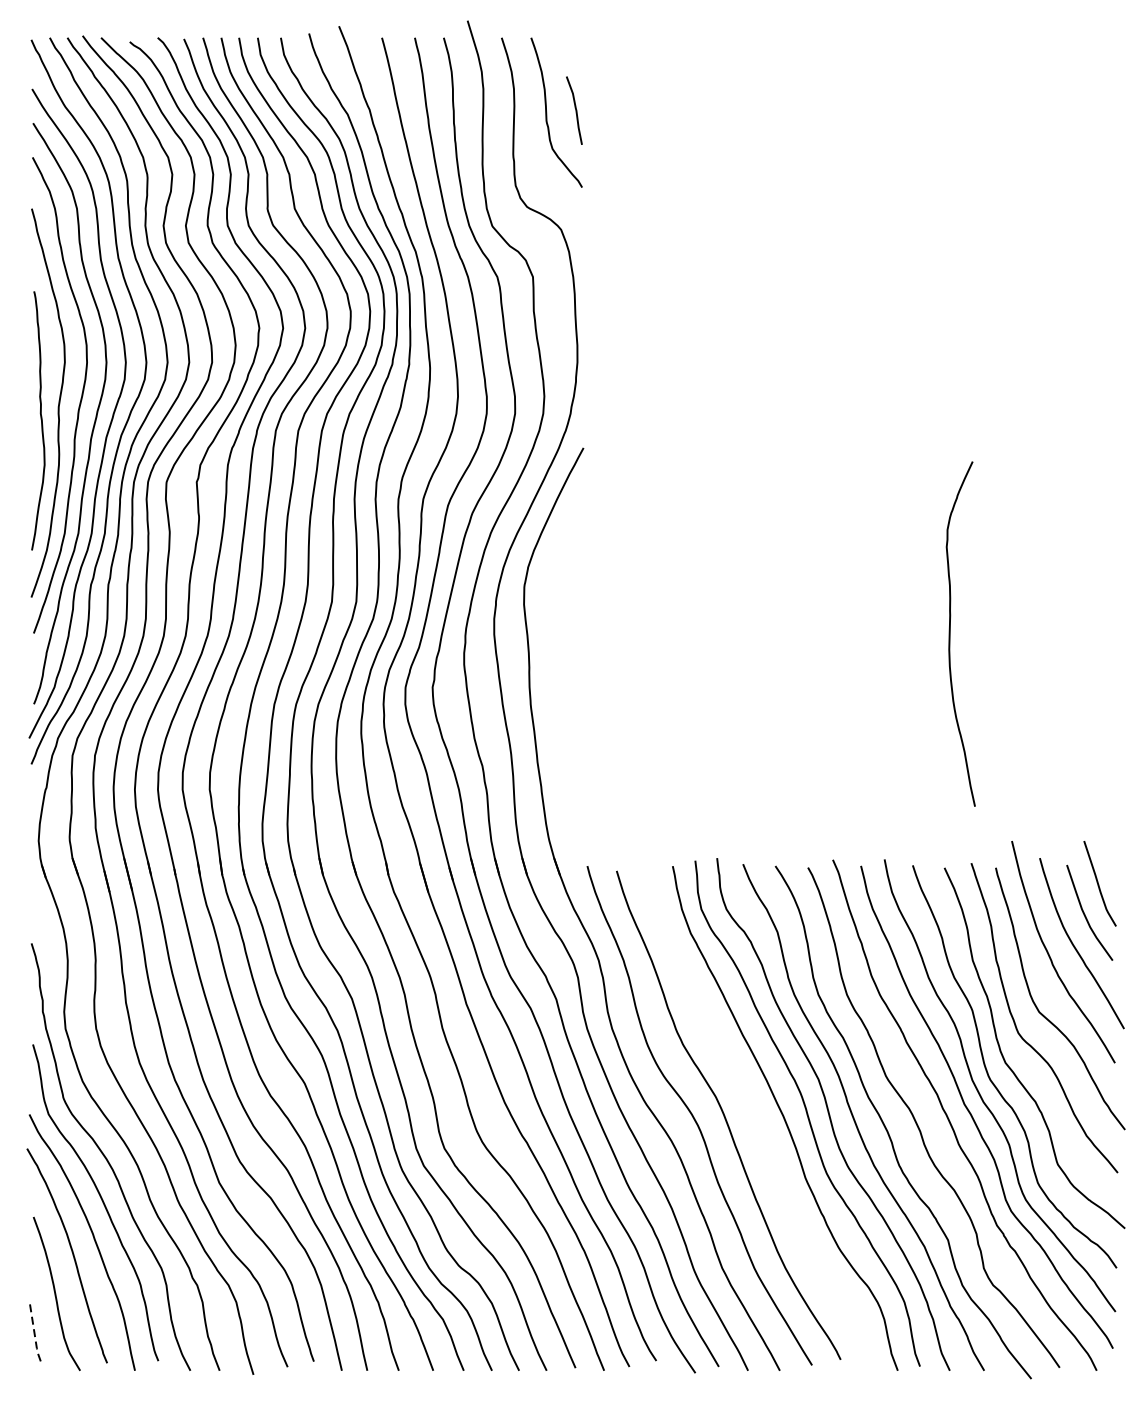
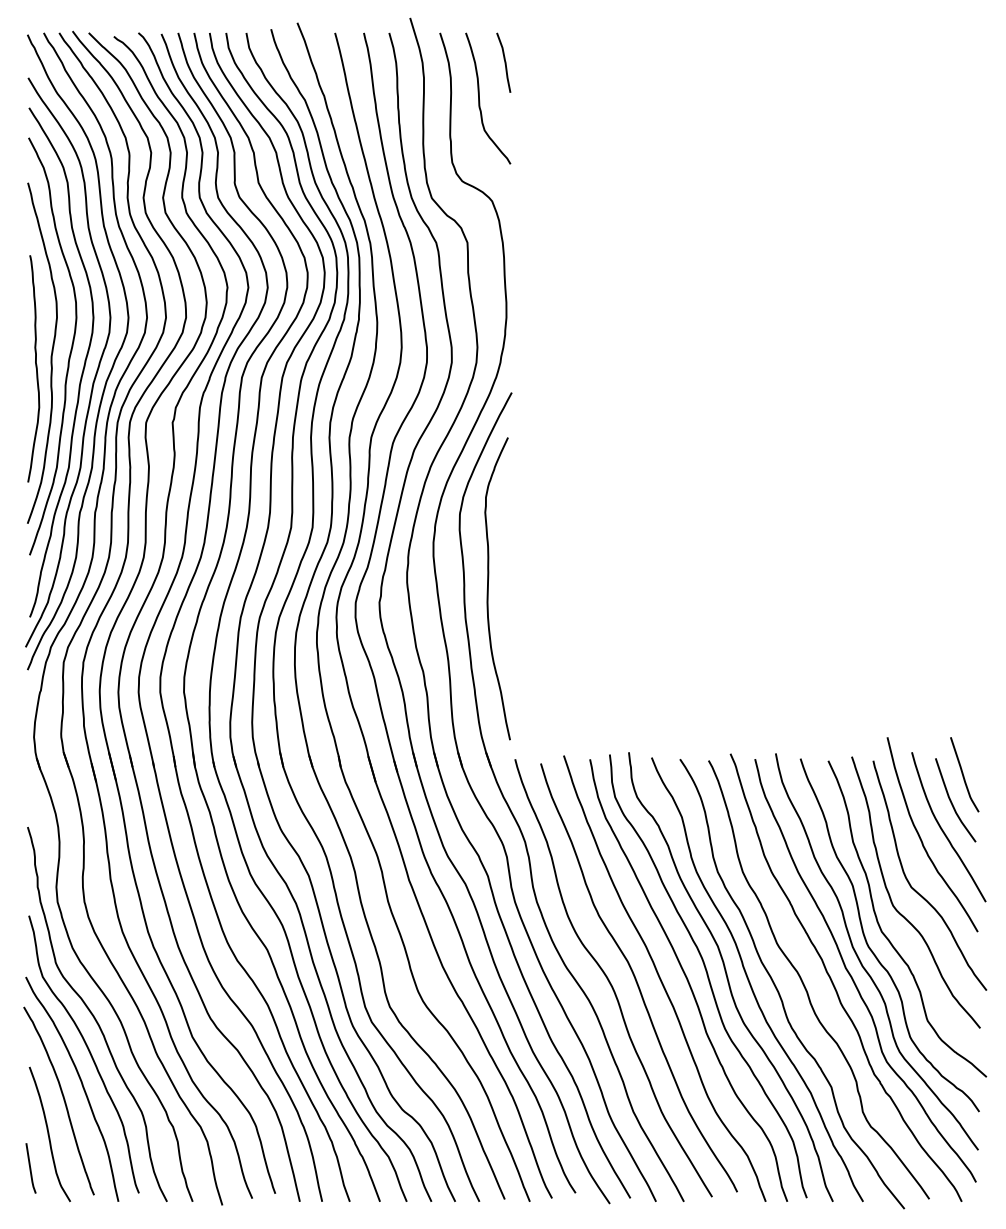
curve: (575, 110) -> (504, 62), moved
curve: (950, 633) -> (488, 588), moved
curve: (754, 1116) -> (661, 978), added
line: (34, 1333) -> (30, 1169), dashed -> solid

